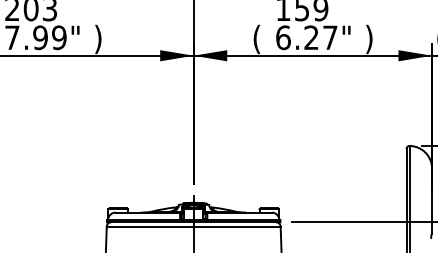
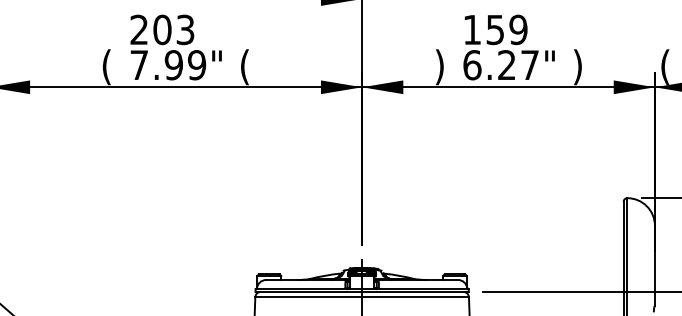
text: (97, 39) -> (244, 67), ) -> (
text: (256, 39) -> (439, 67), ( -> )

